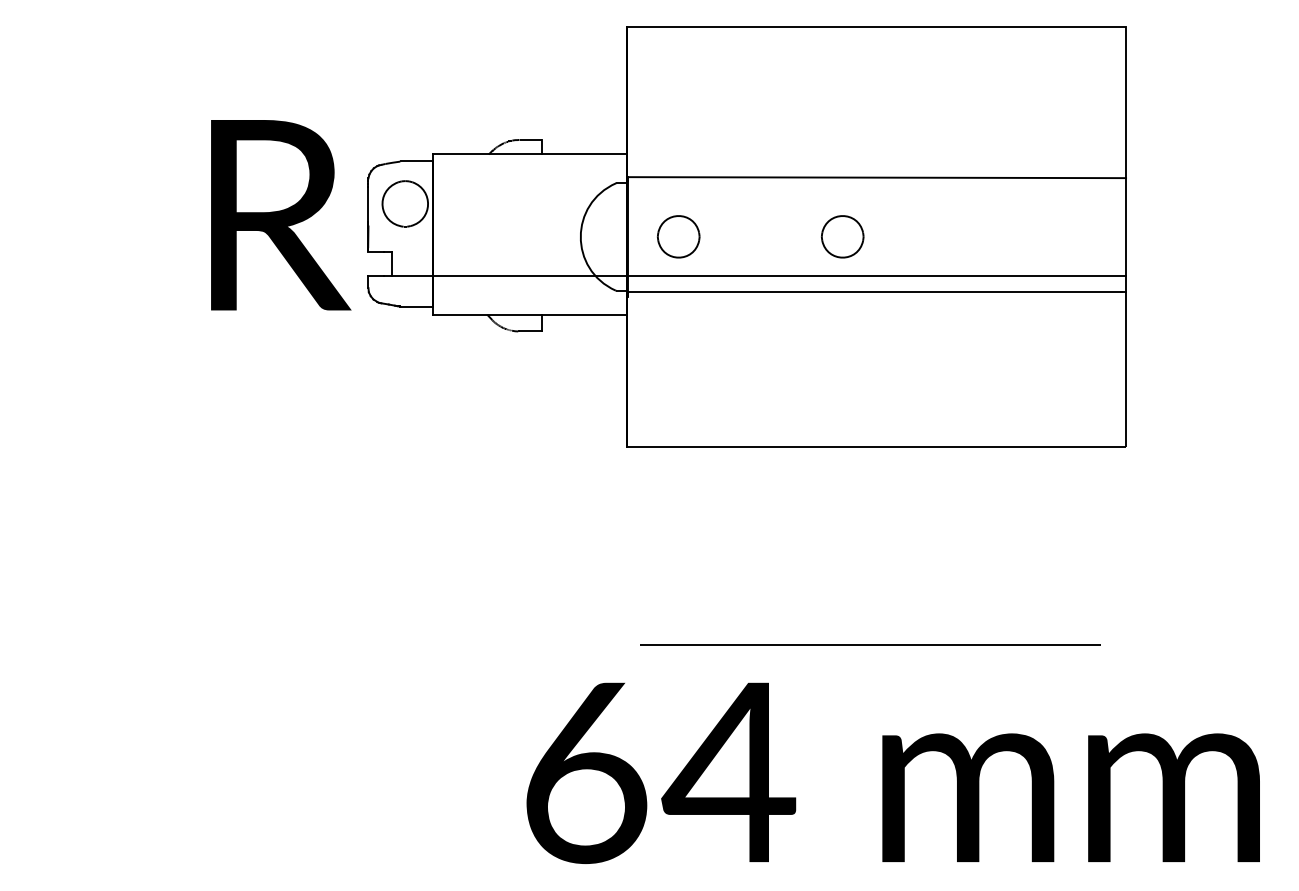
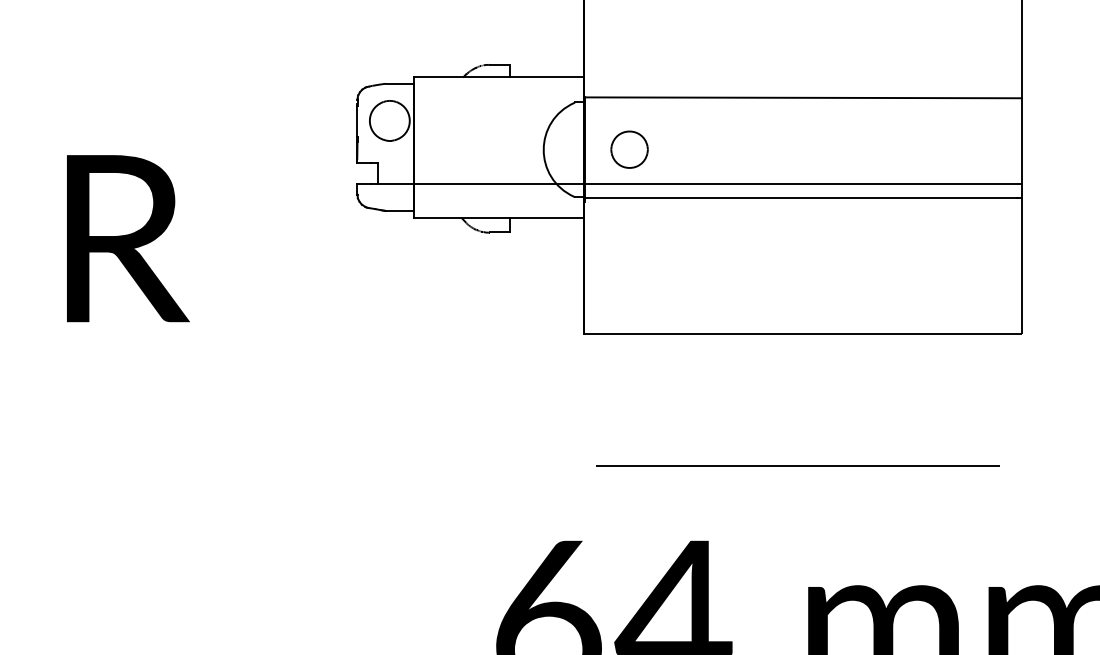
text: (281, 215) -> (128, 238), moved
part: (842, 236) -> (773, 149), removed
line: (870, 644) -> (797, 465), moved

